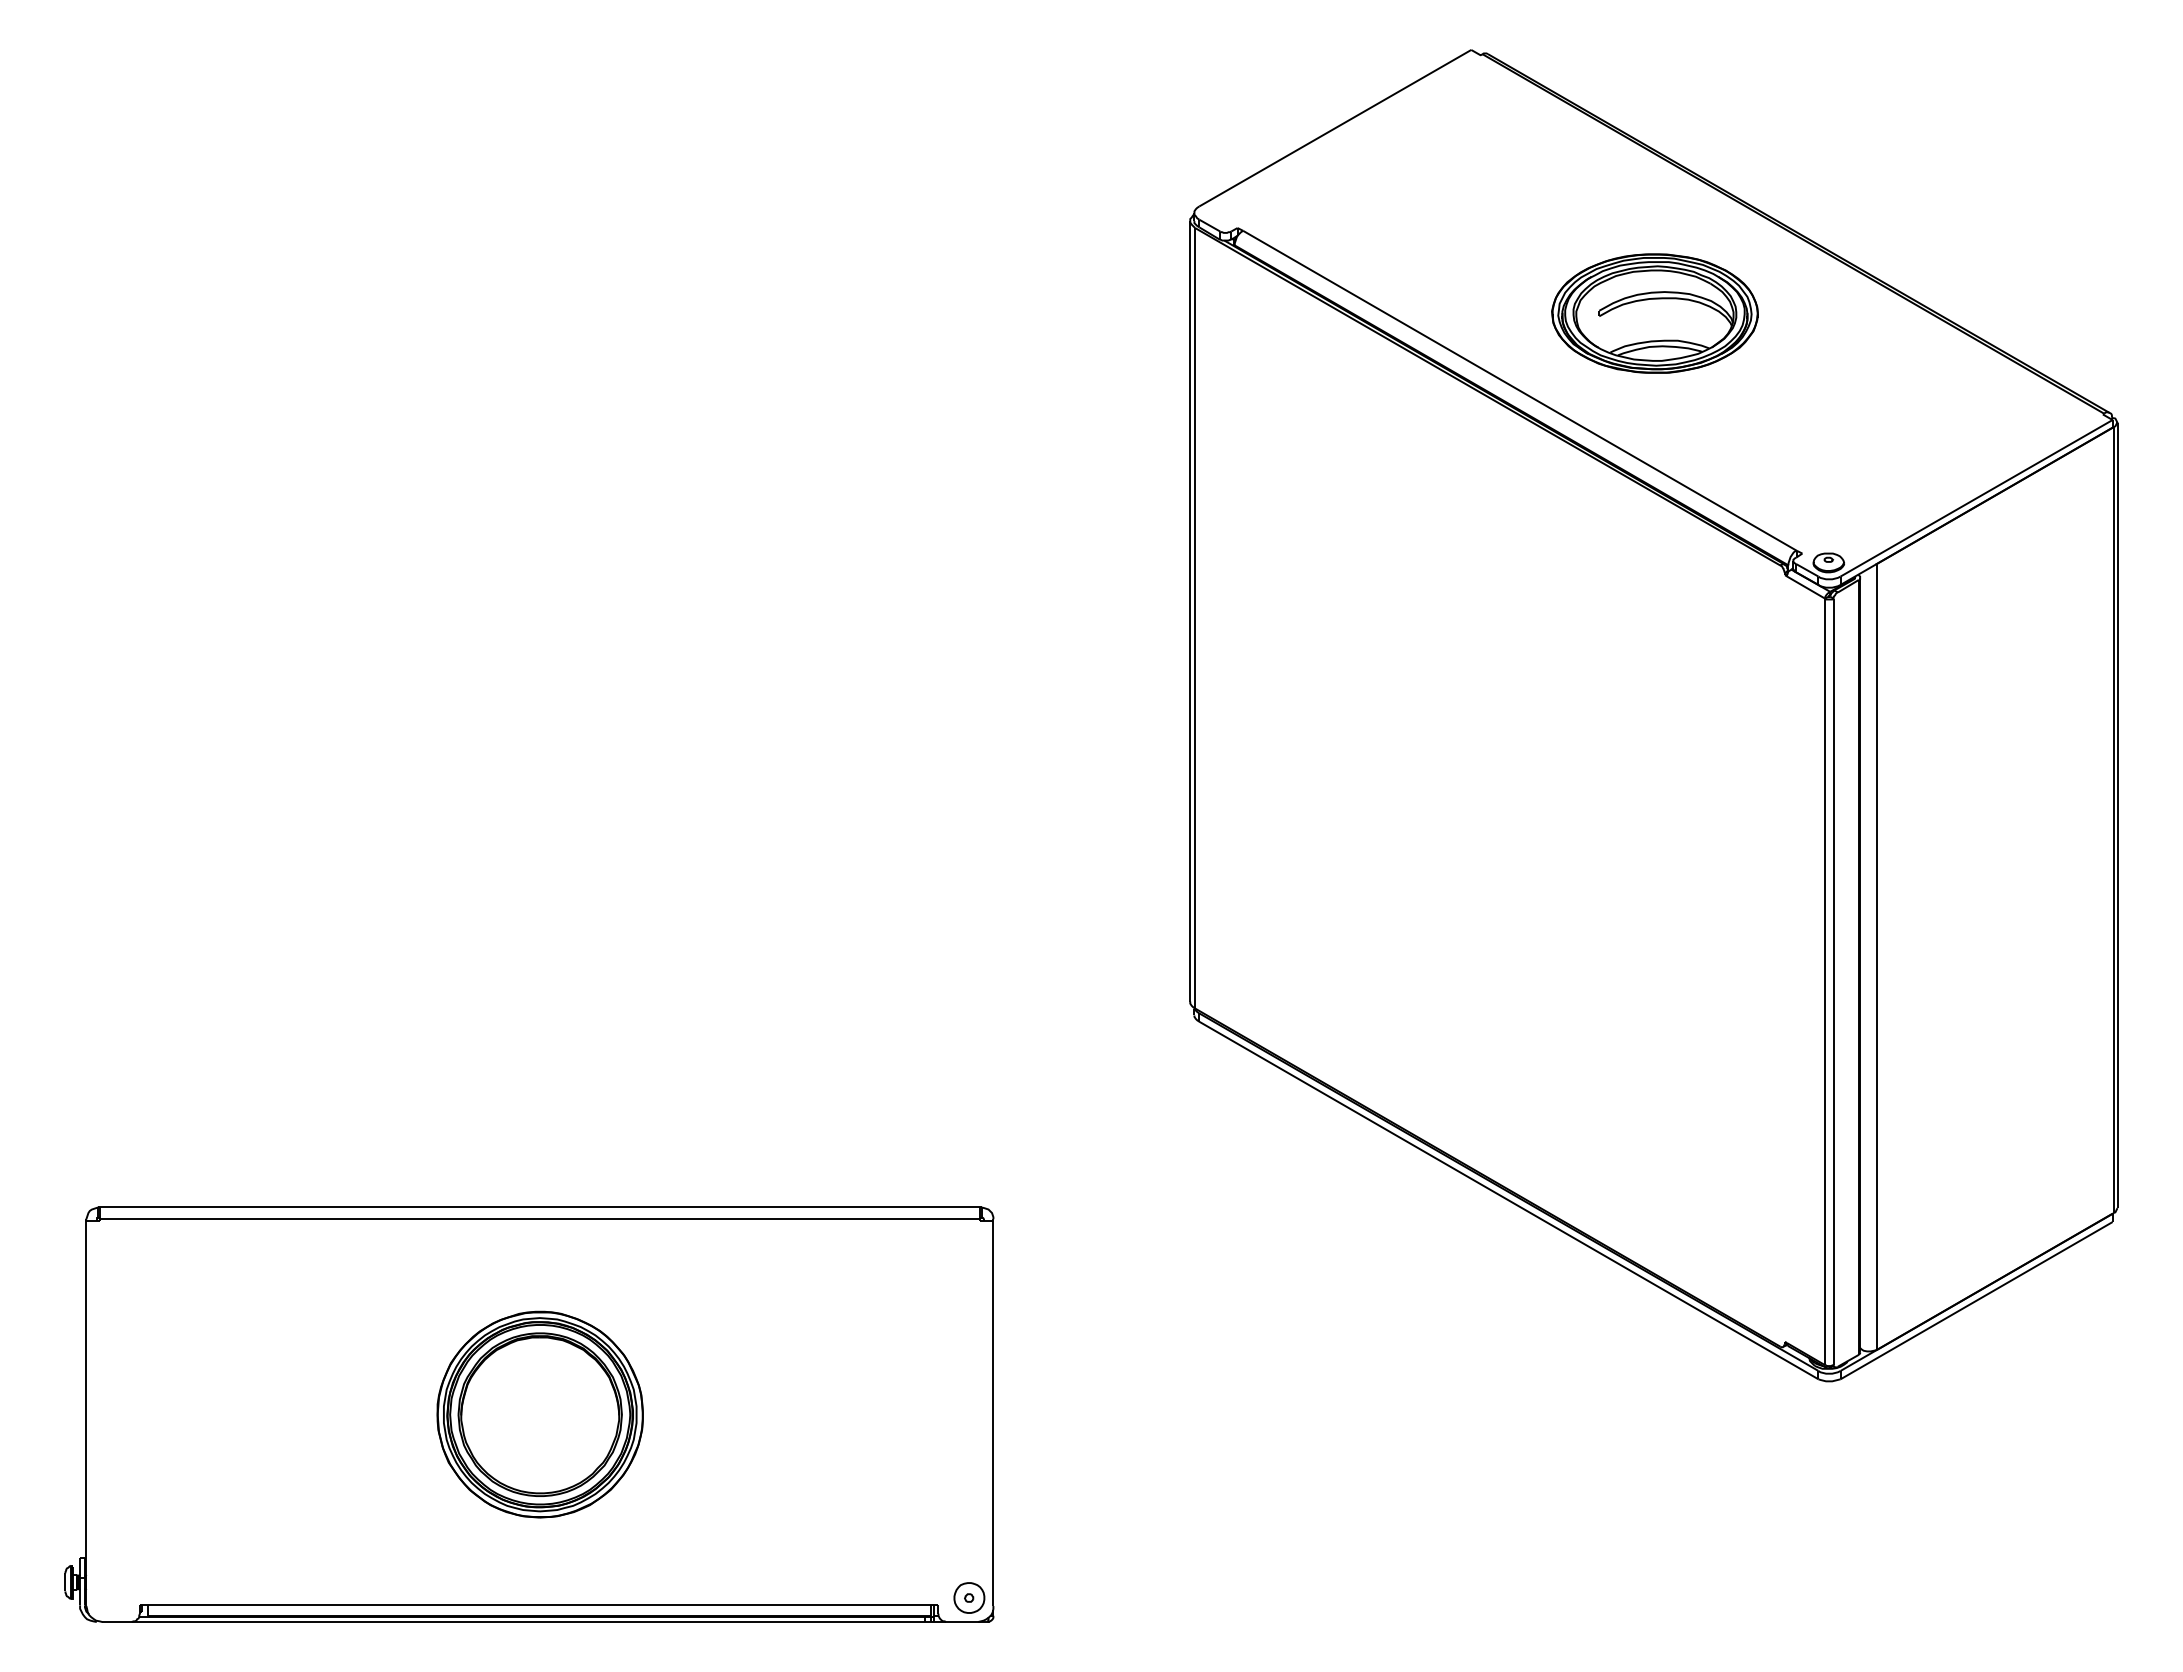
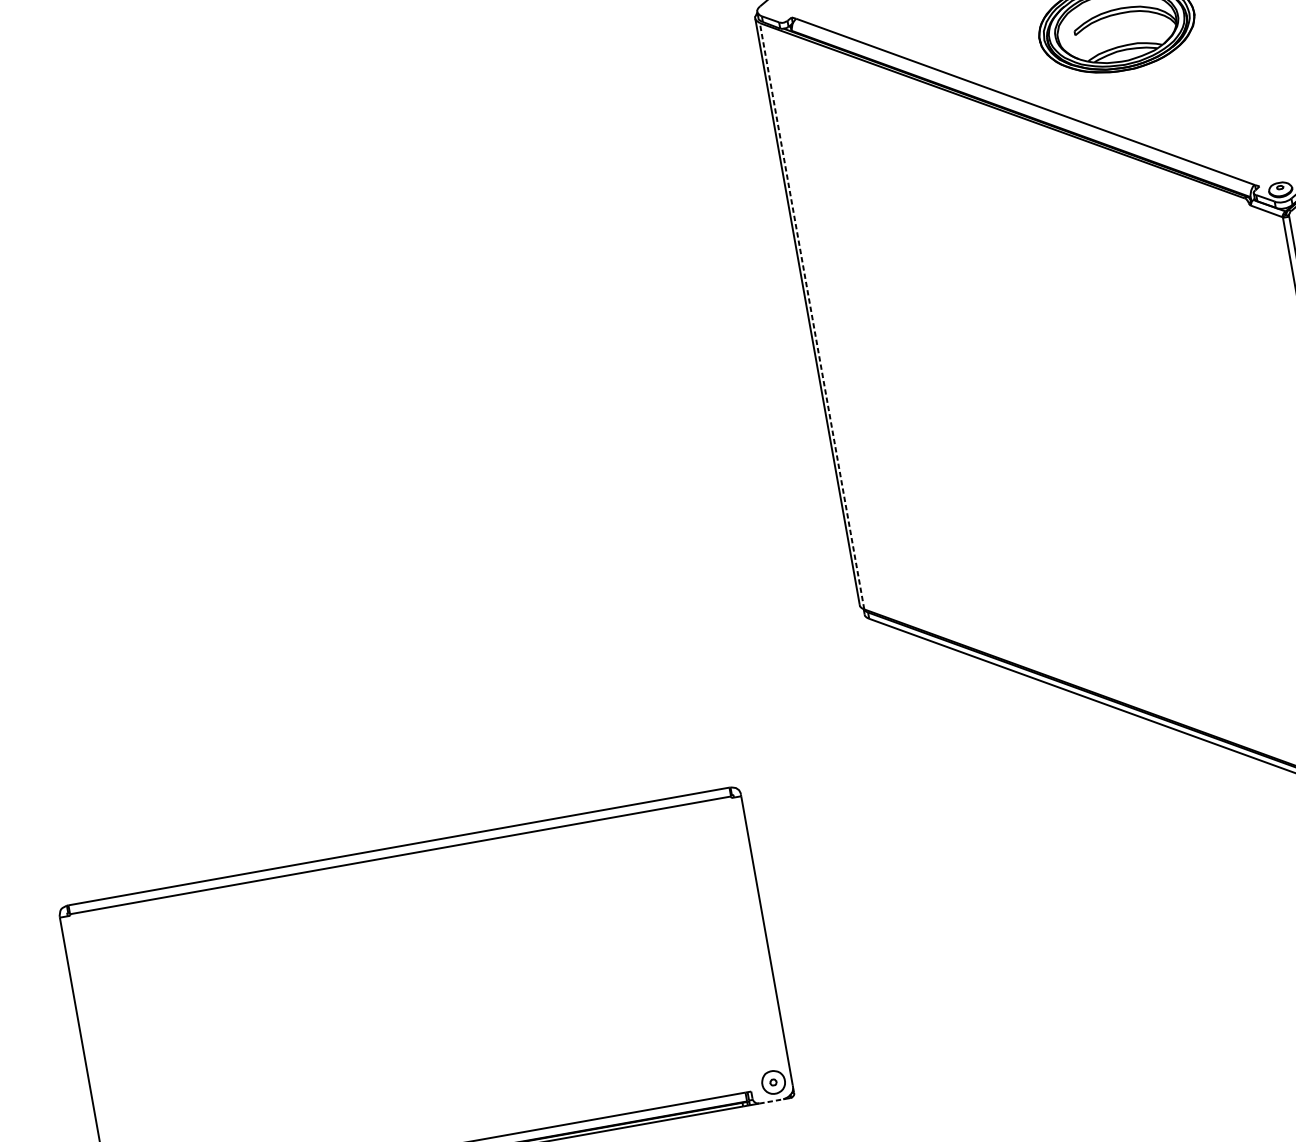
line: (1195, 617) -> (812, 315), solid -> dashed
part: (539, 1414) -> (426, 1002), removed
line: (962, 1622) -> (771, 1101), solid -> dashed

